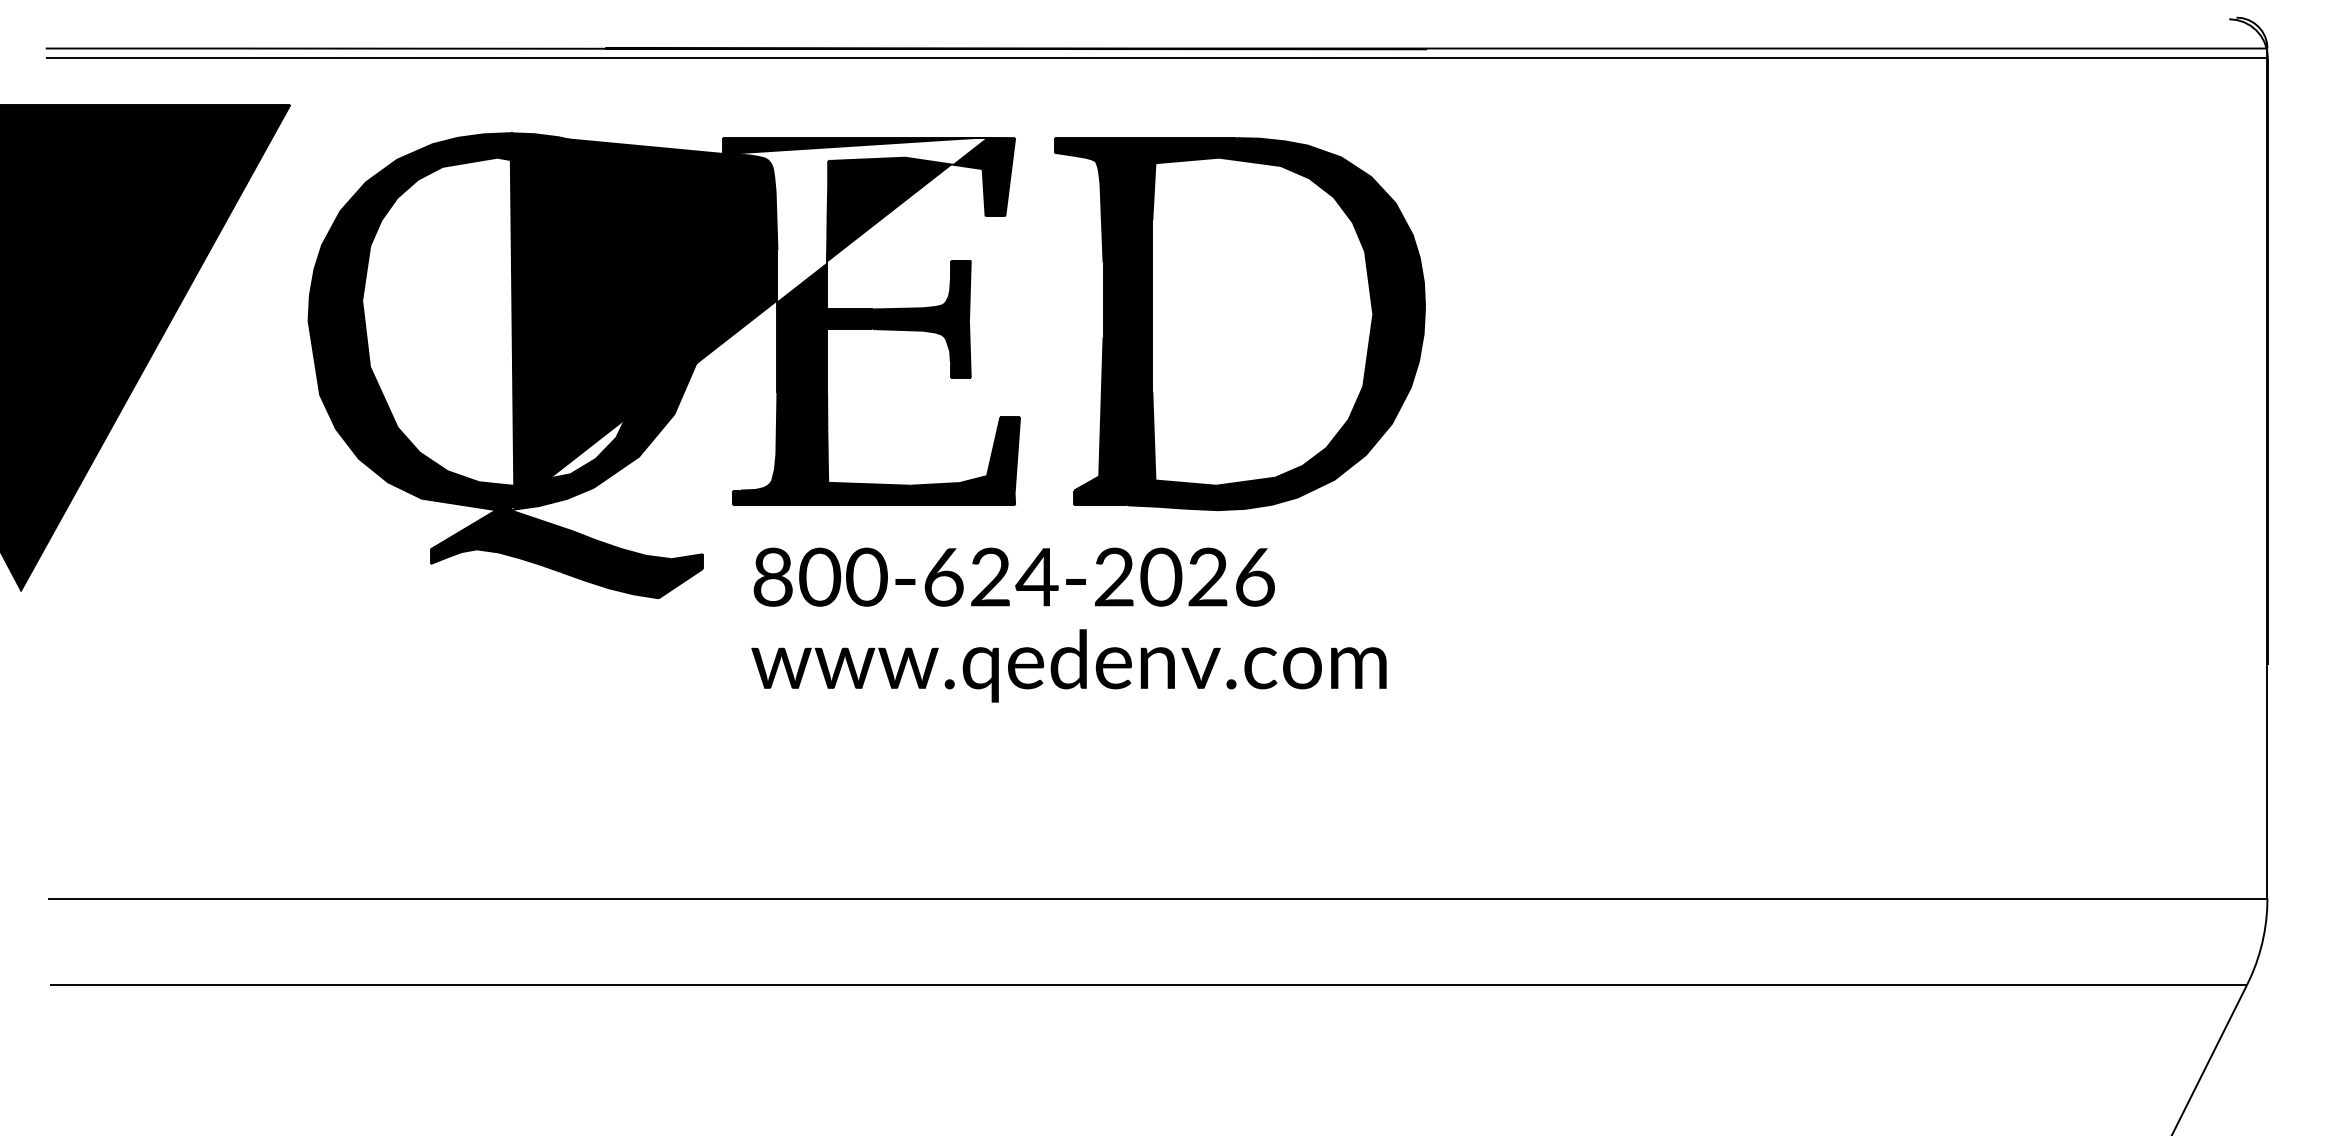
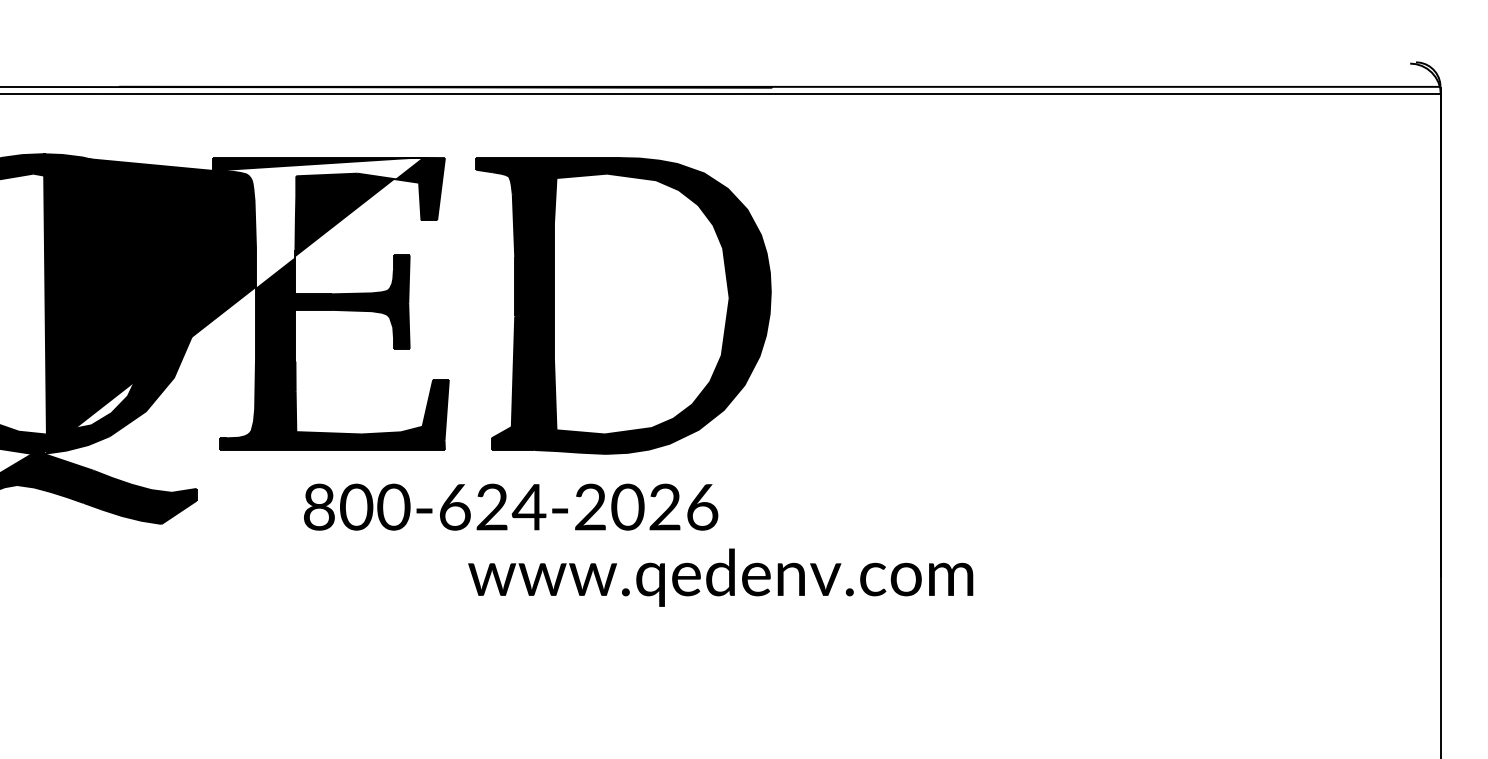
text: (1013, 576) -> (510, 506), moved
text: (1068, 665) -> (720, 577), moved

